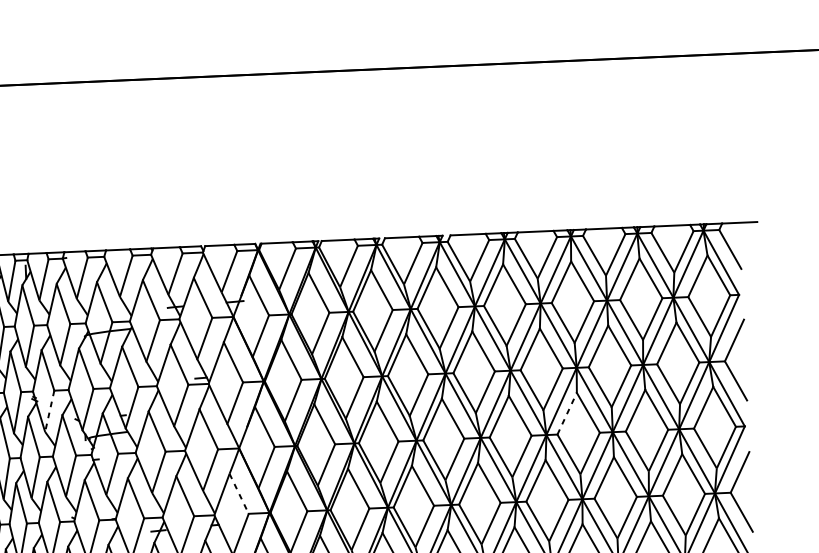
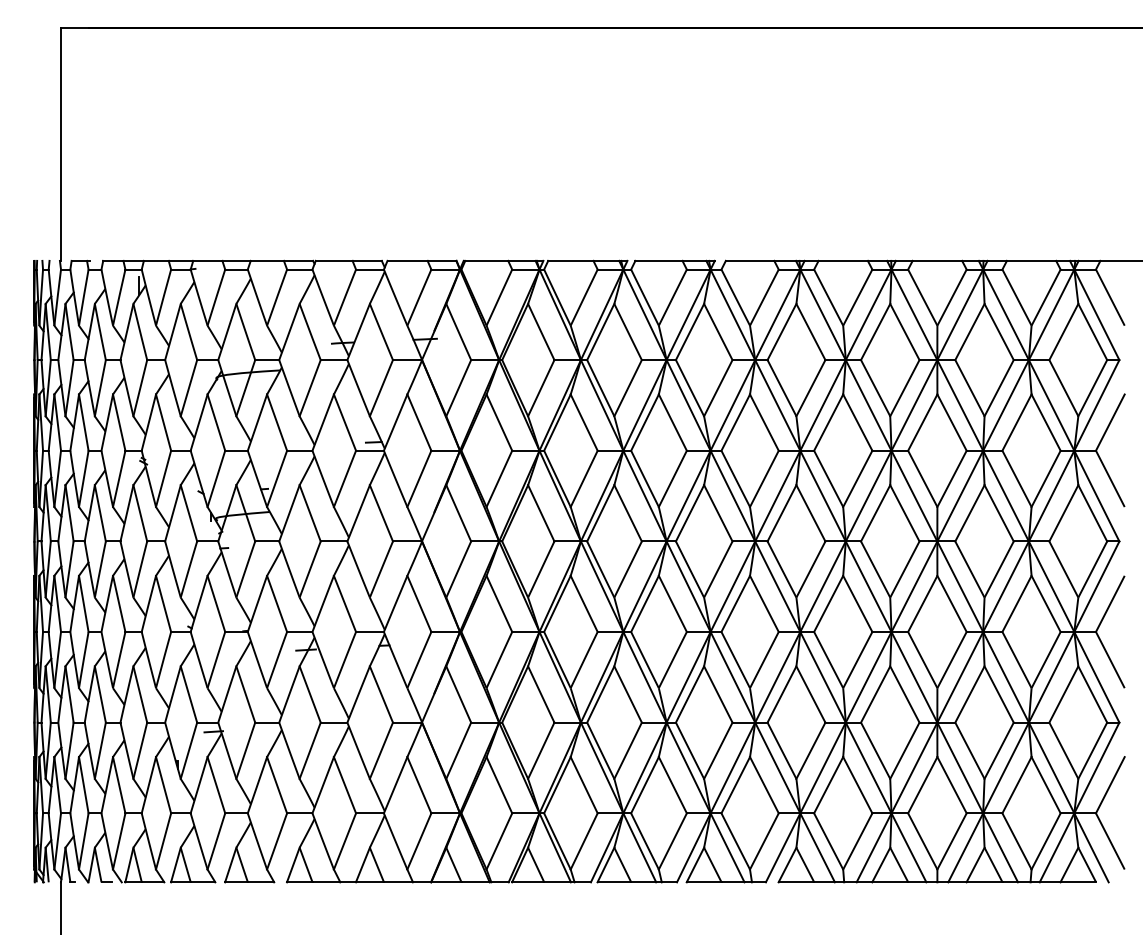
line: (49, 411) -> (163, 479), dashed -> solid
line: (567, 413) -> (875, 513), dashed -> solid
line: (239, 493) -> (419, 603), dashed -> solid

